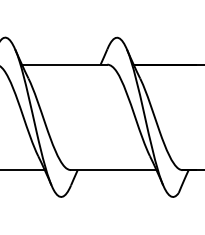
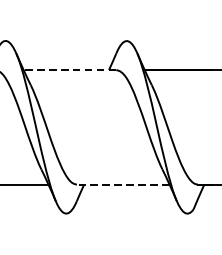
line: (64, 64) -> (69, 70), solid -> dashed
line: (113, 170) -> (122, 184), solid -> dashed

